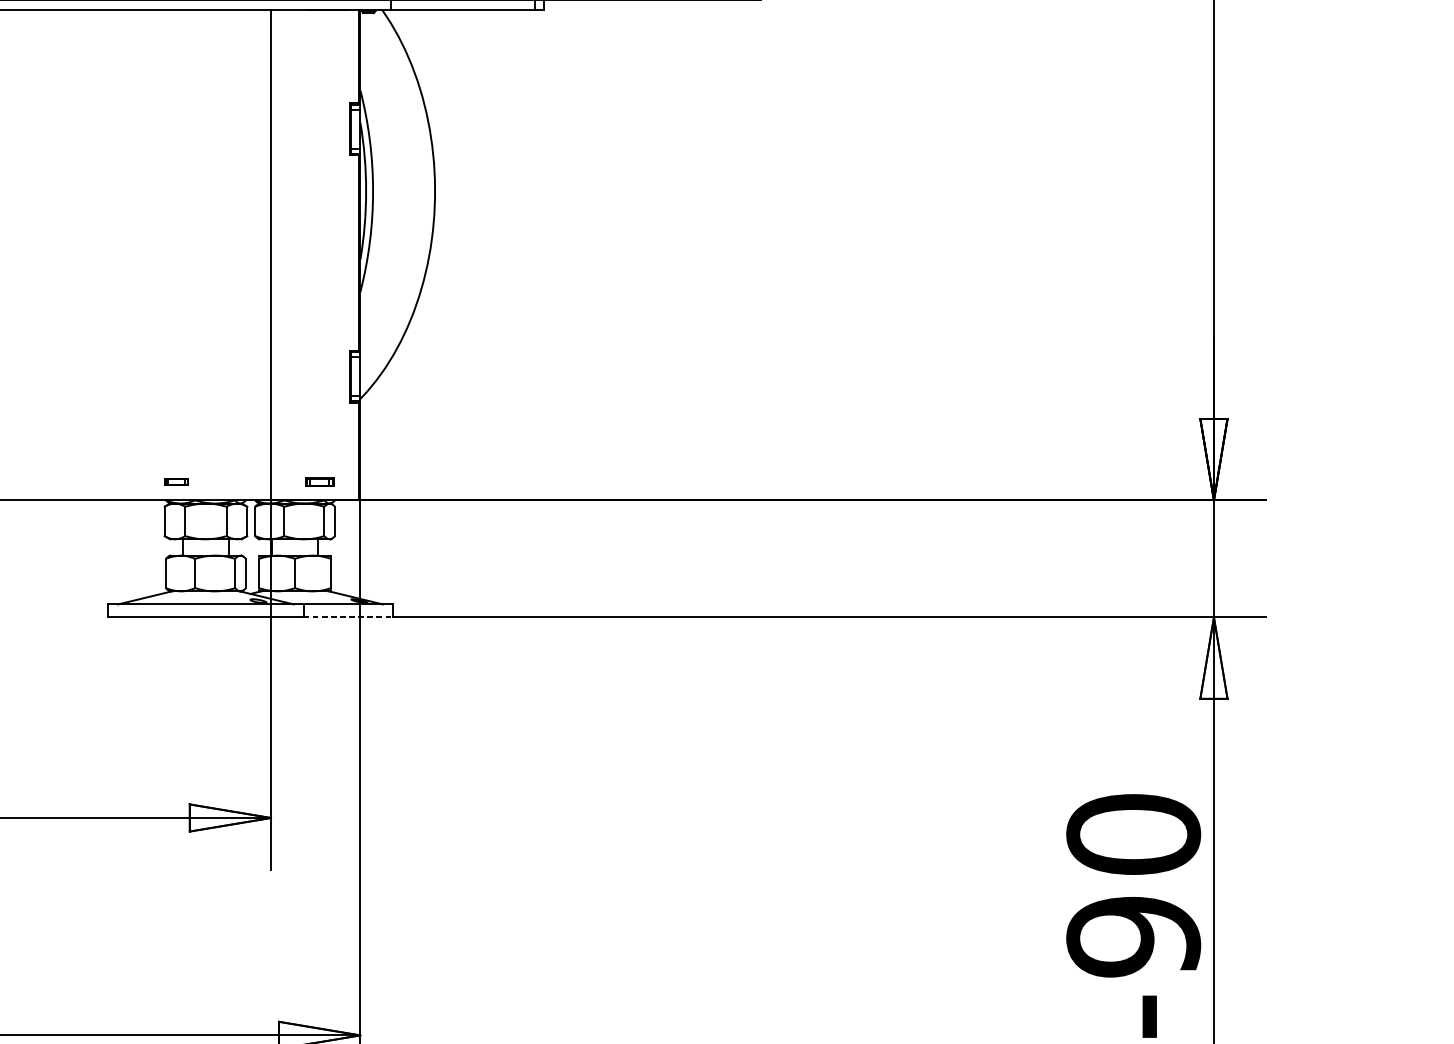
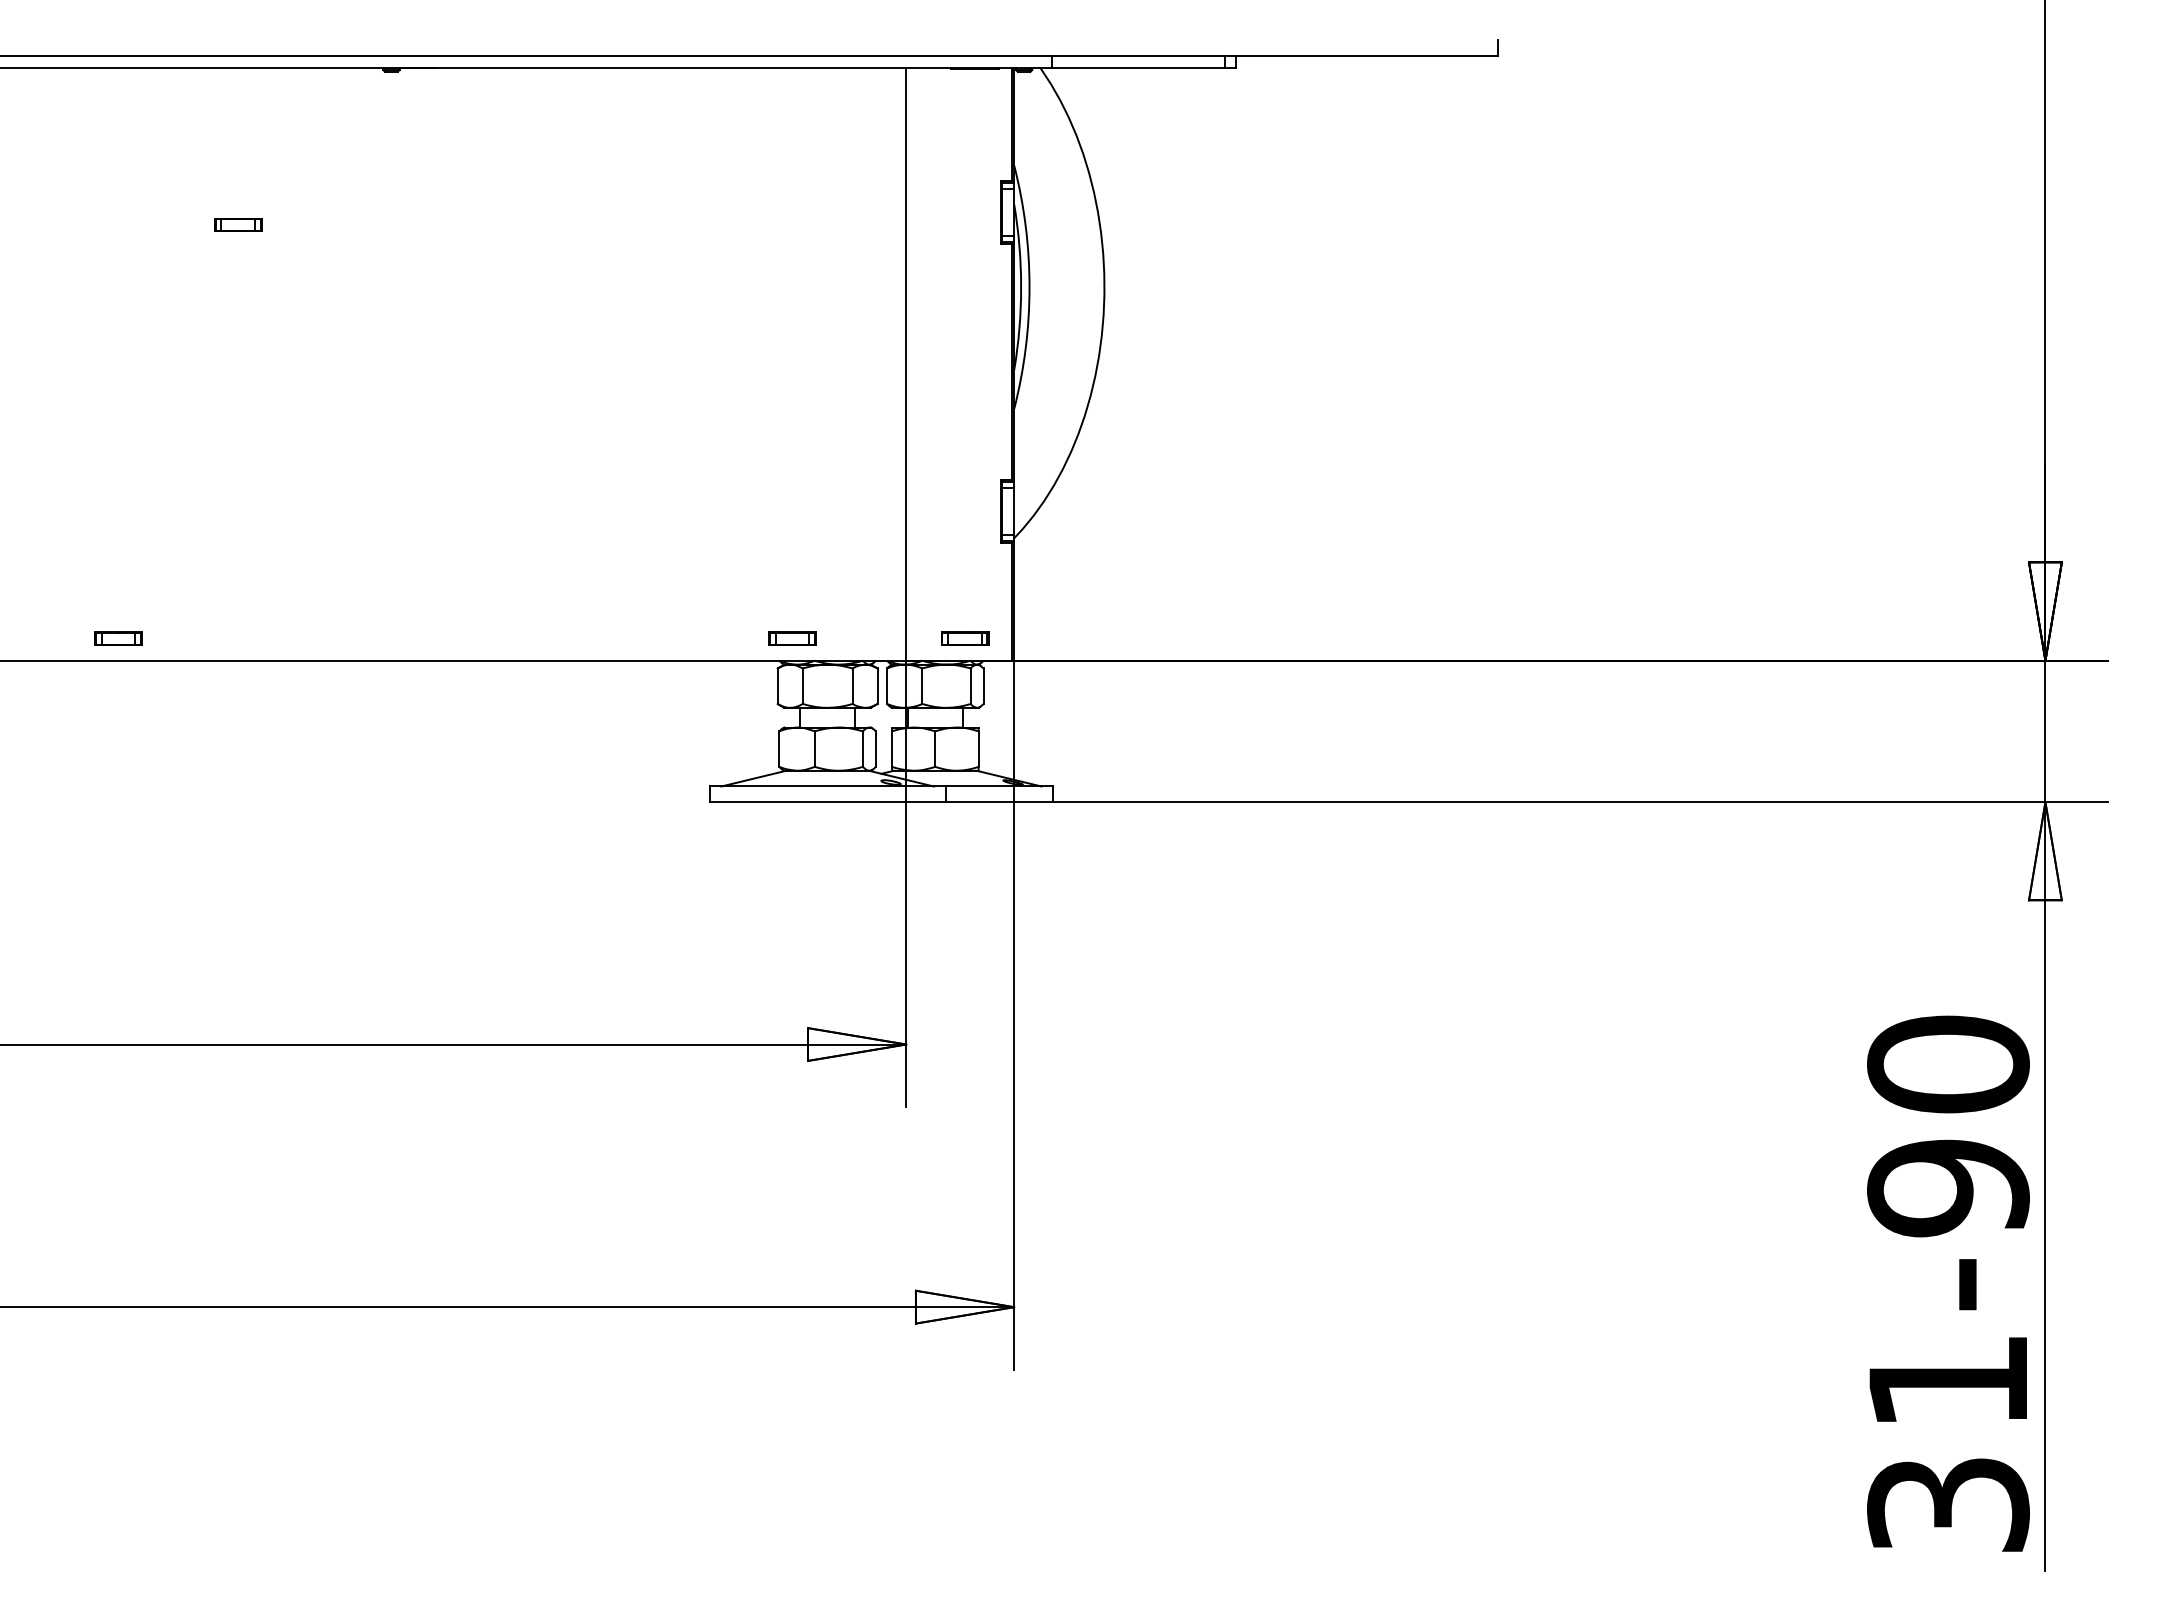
part: (176, 481) -> (792, 638), size x1.67
part: (320, 481) -> (965, 638), size x1.43
line: (348, 617) -> (999, 802), dashed -> solid

